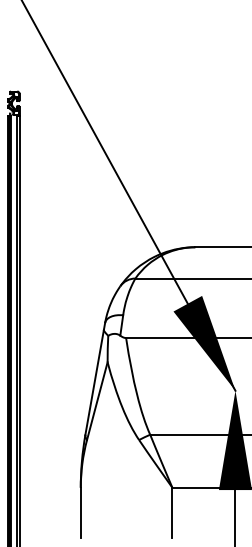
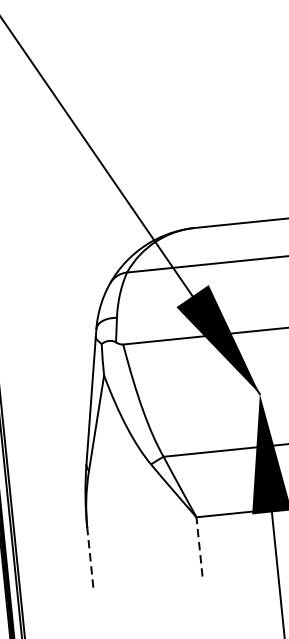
line: (80, 512) -> (89, 557), solid -> dashed
line: (172, 512) -> (199, 546), solid -> dashed

